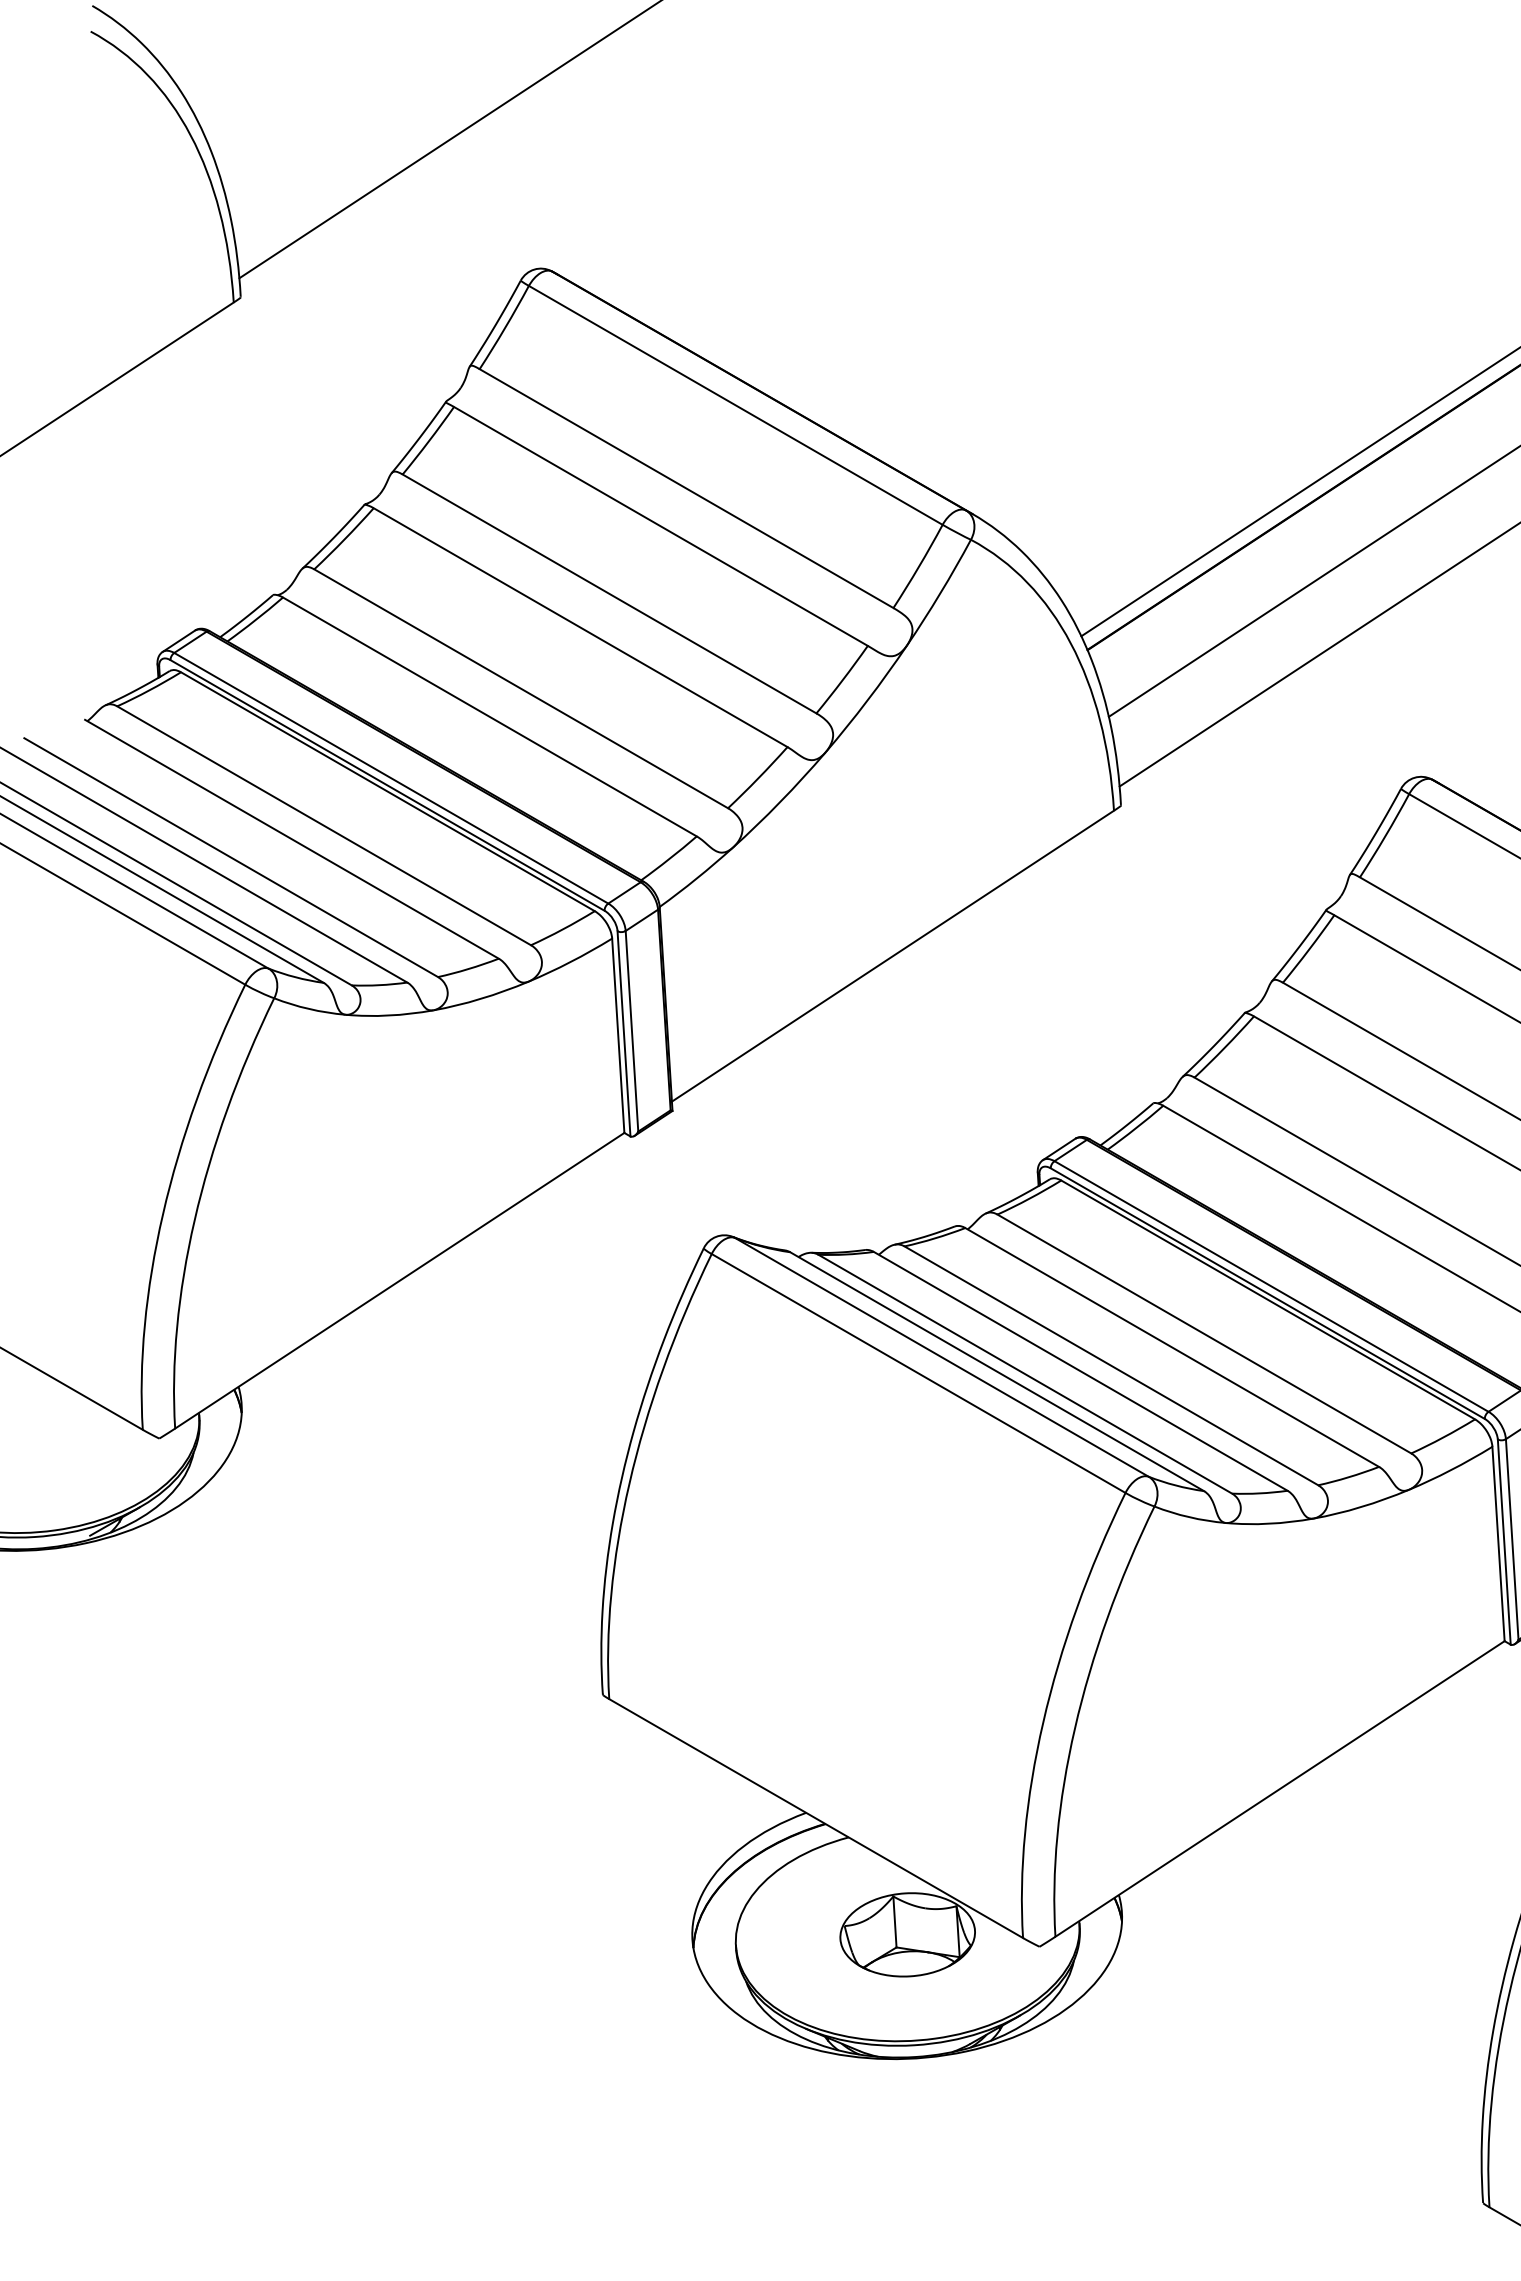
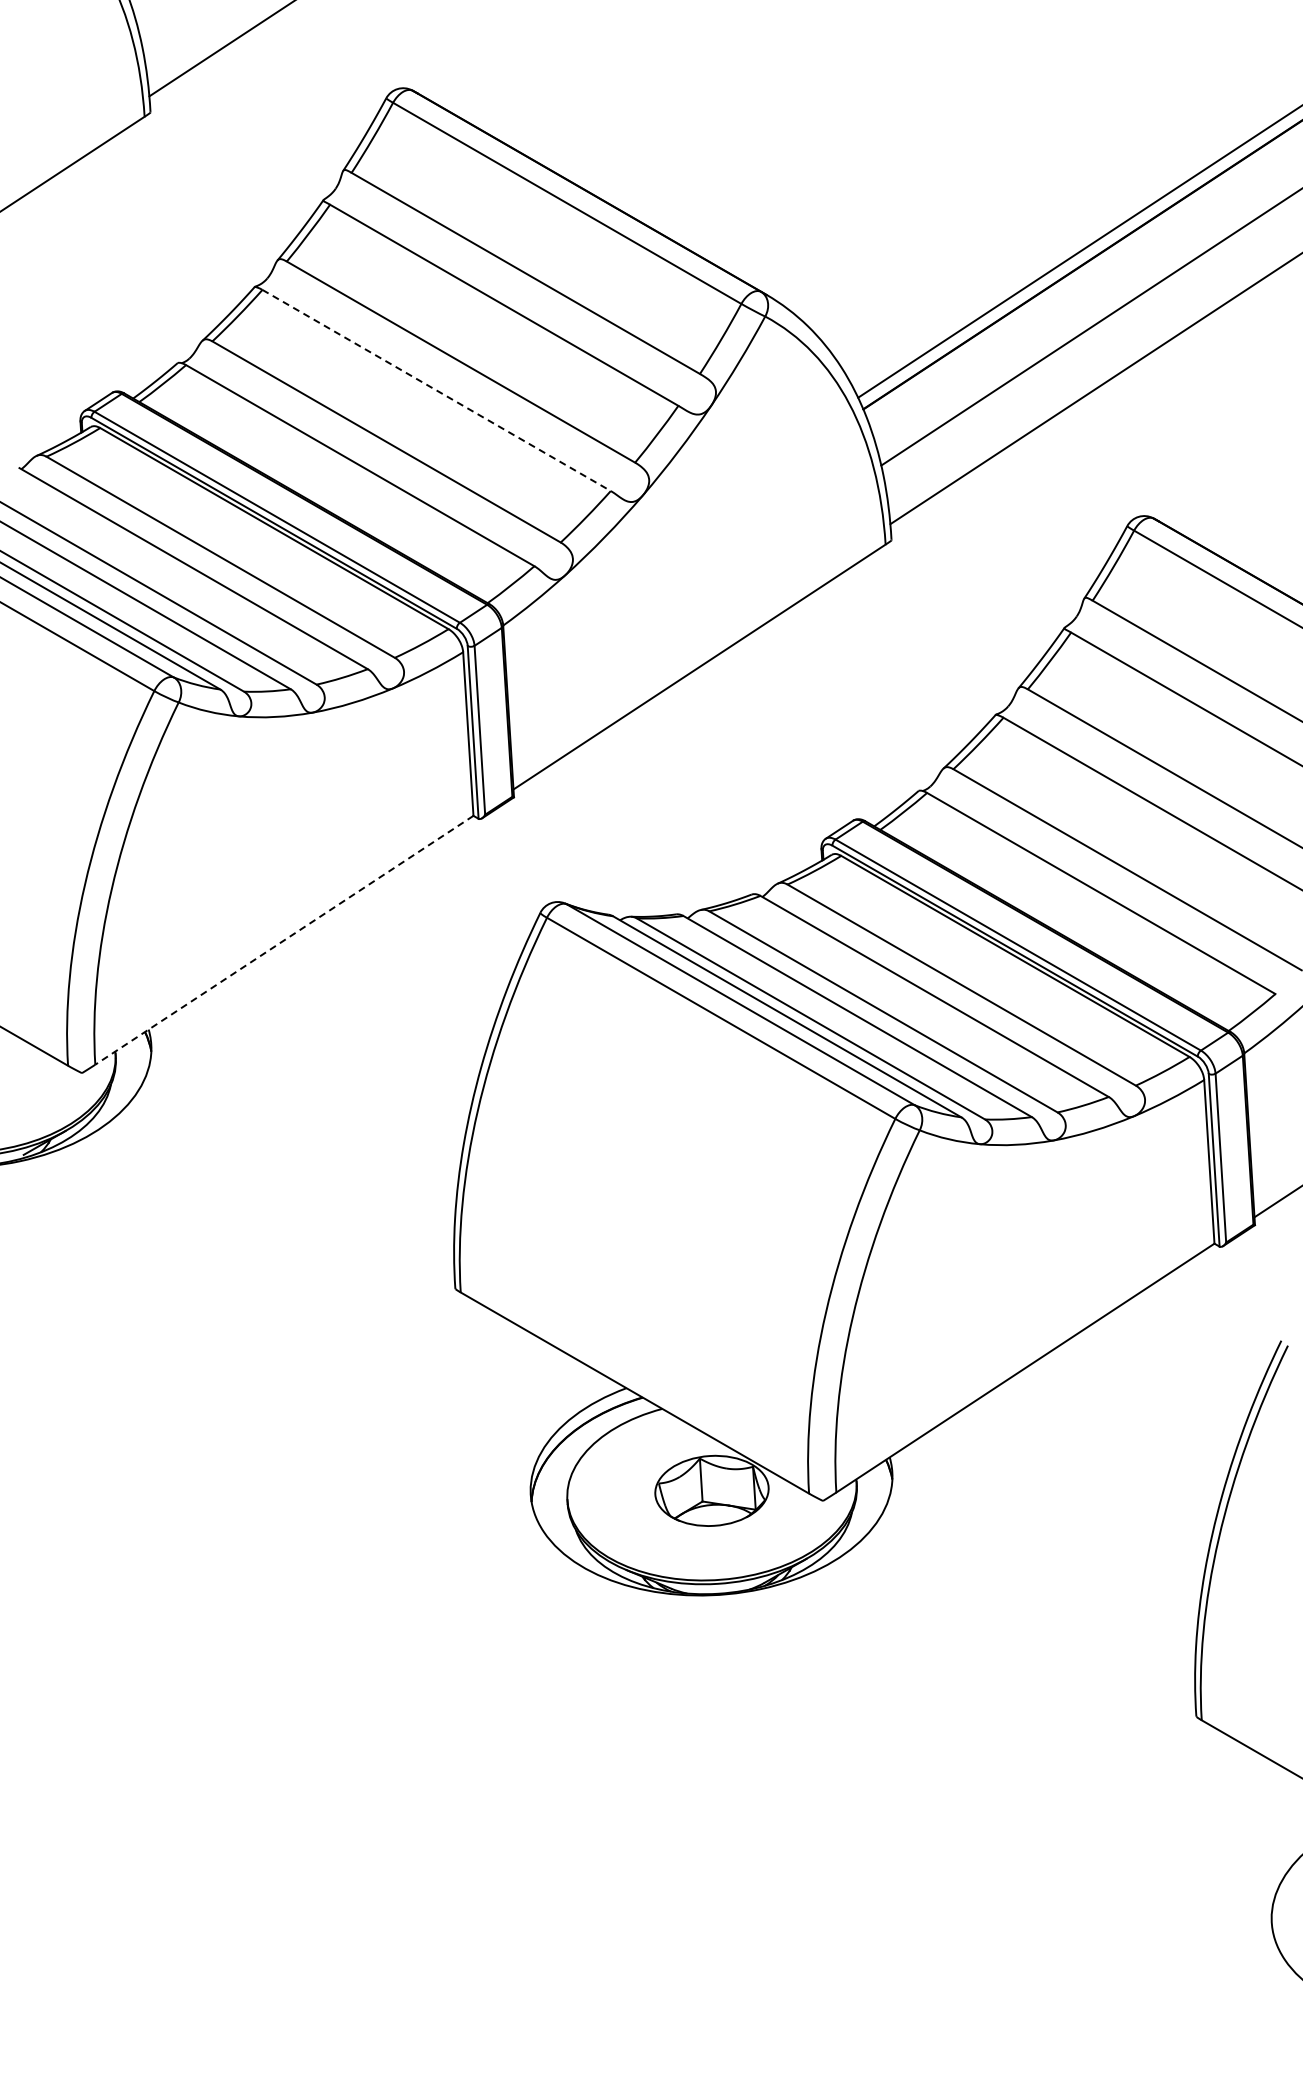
line: (581, 627) -> (437, 390), solid -> dashed
line: (398, 1281) -> (283, 940), solid -> dashed

